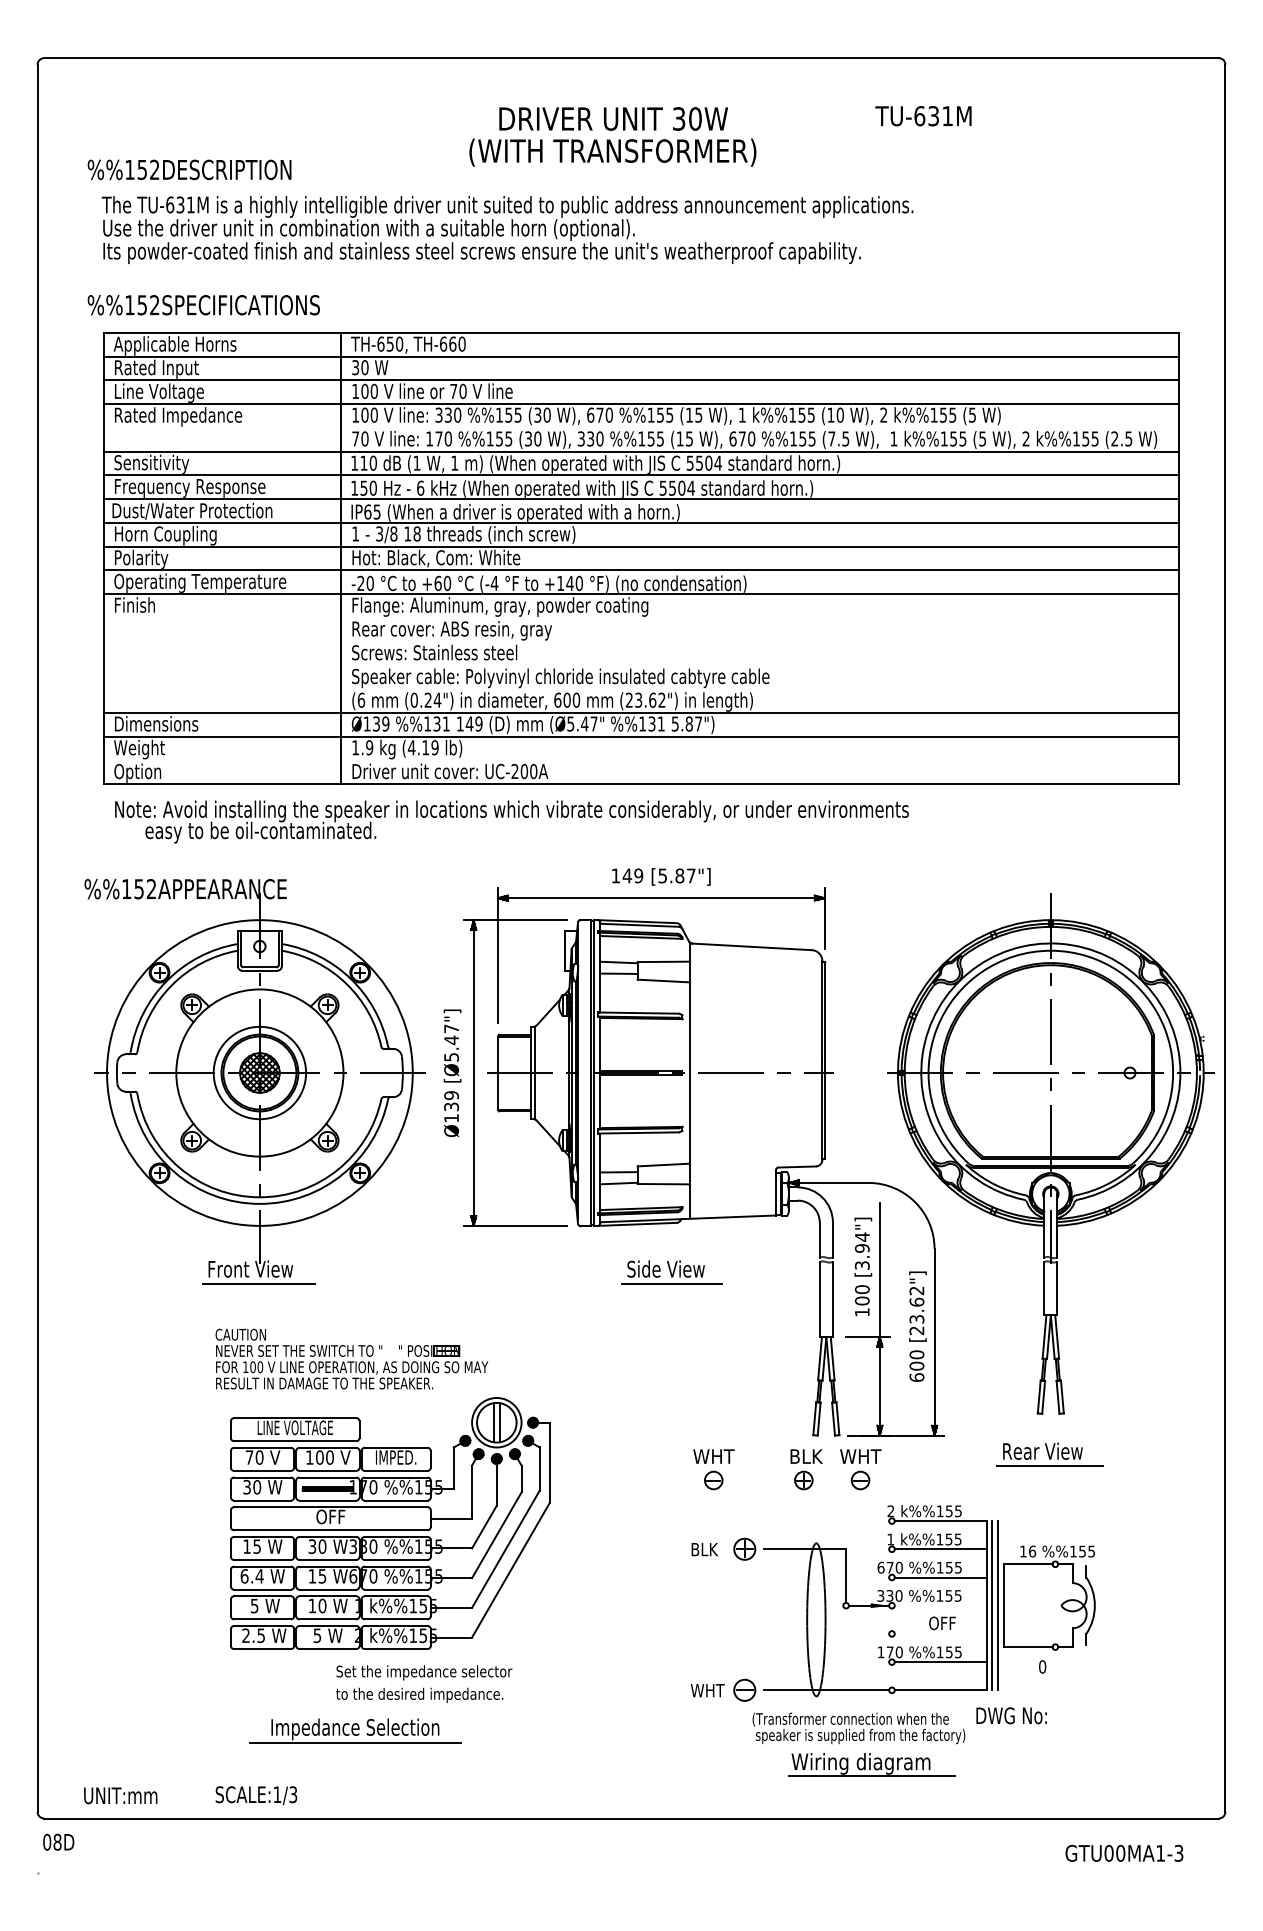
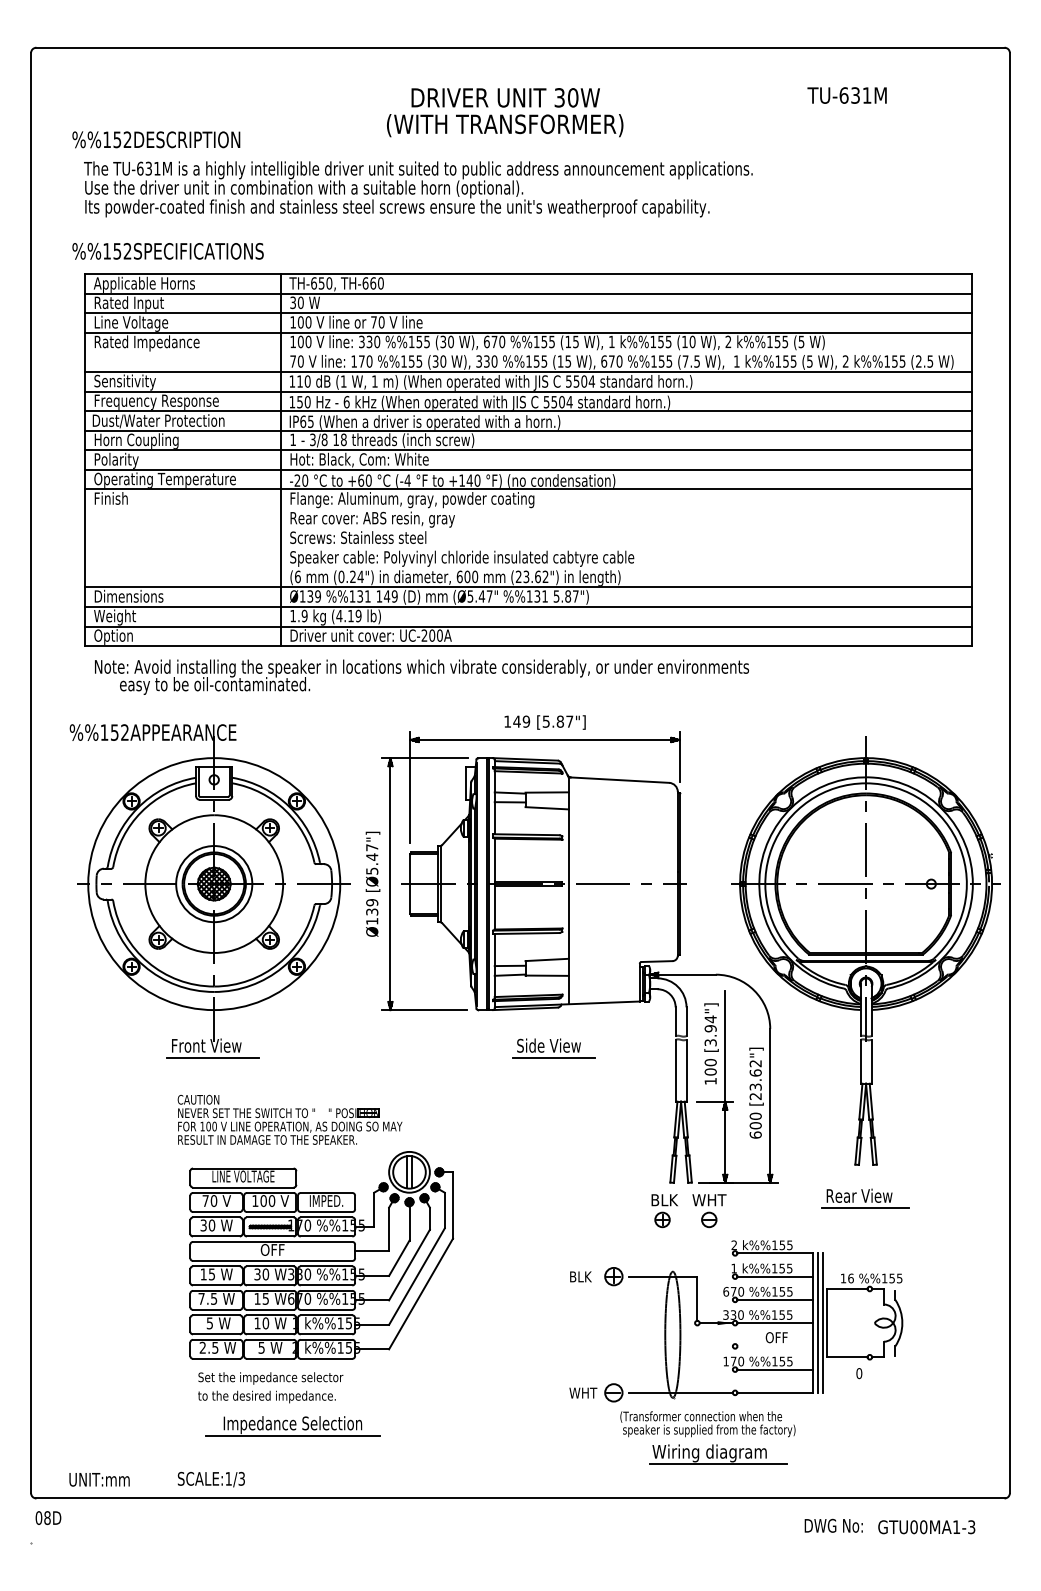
text: (922, 116) -> (846, 95), moved
line: (641, 760) -> (528, 626), added
part: (714, 1470) -> (588, 1211), removed
text: (251, 1575) -> (207, 1298), 6.4 -> 7.5
line: (940, 1606) -> (775, 1323), added
text: (424, 1683) -> (270, 1387), moved
text: (1011, 1715) -> (833, 1525), moved

